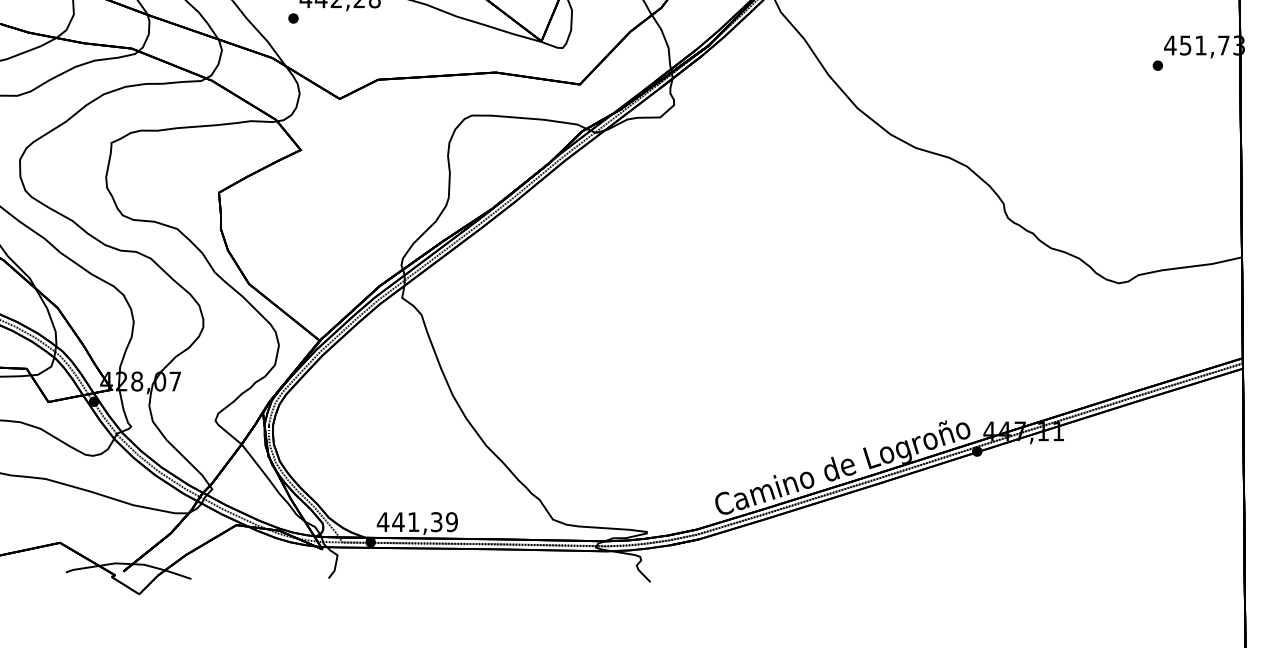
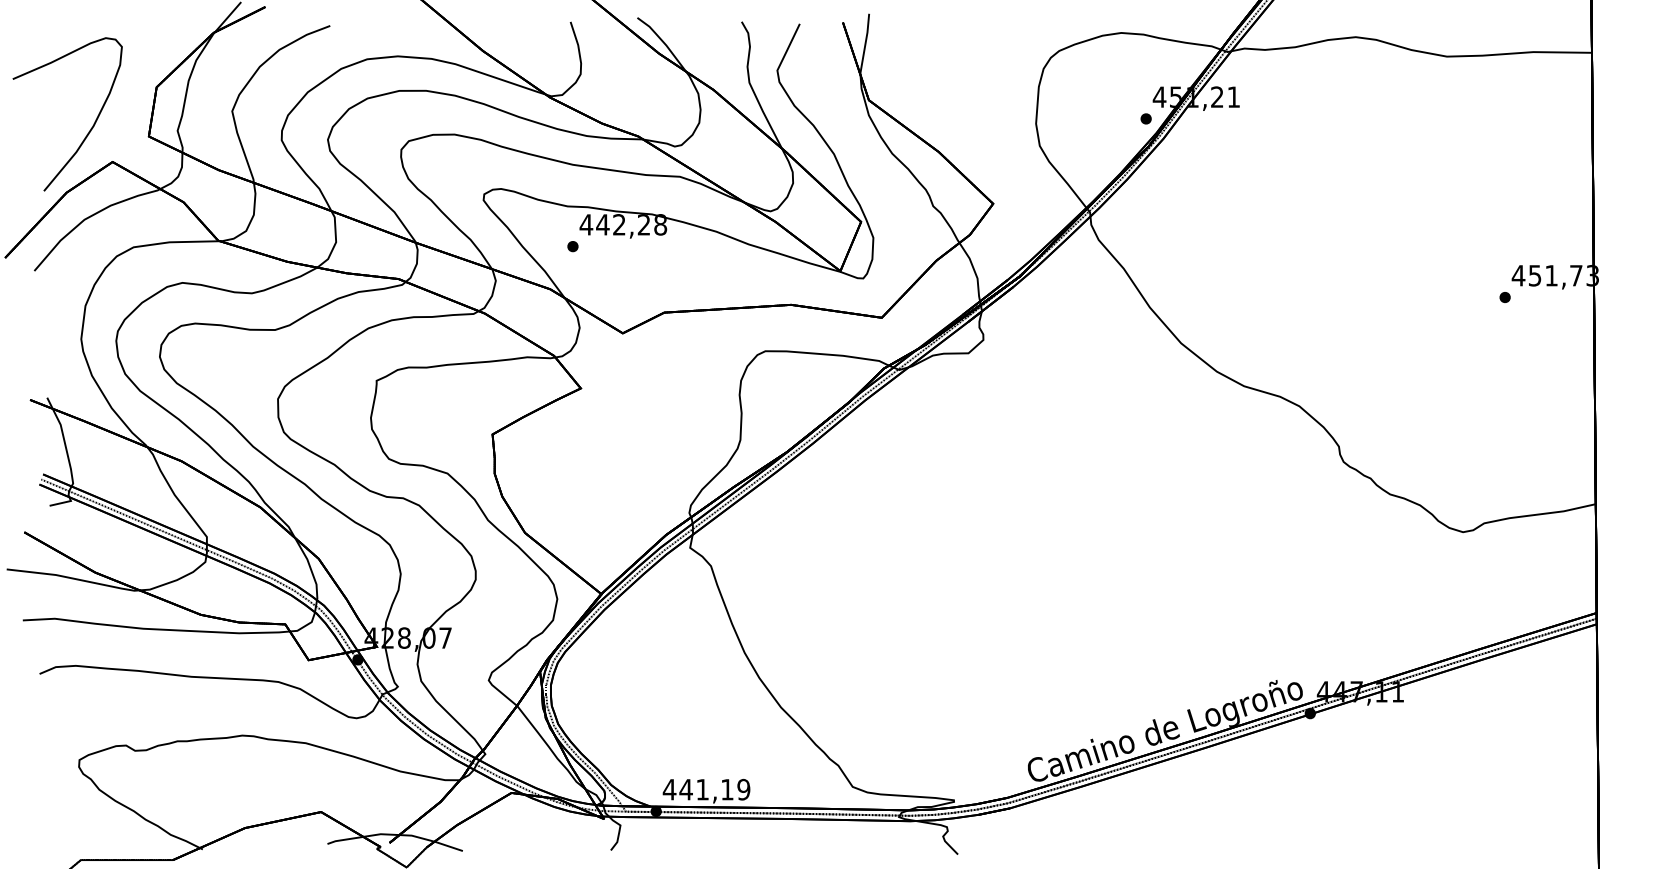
text: (436, 521) -> (727, 789), 441,39 -> 441,19

